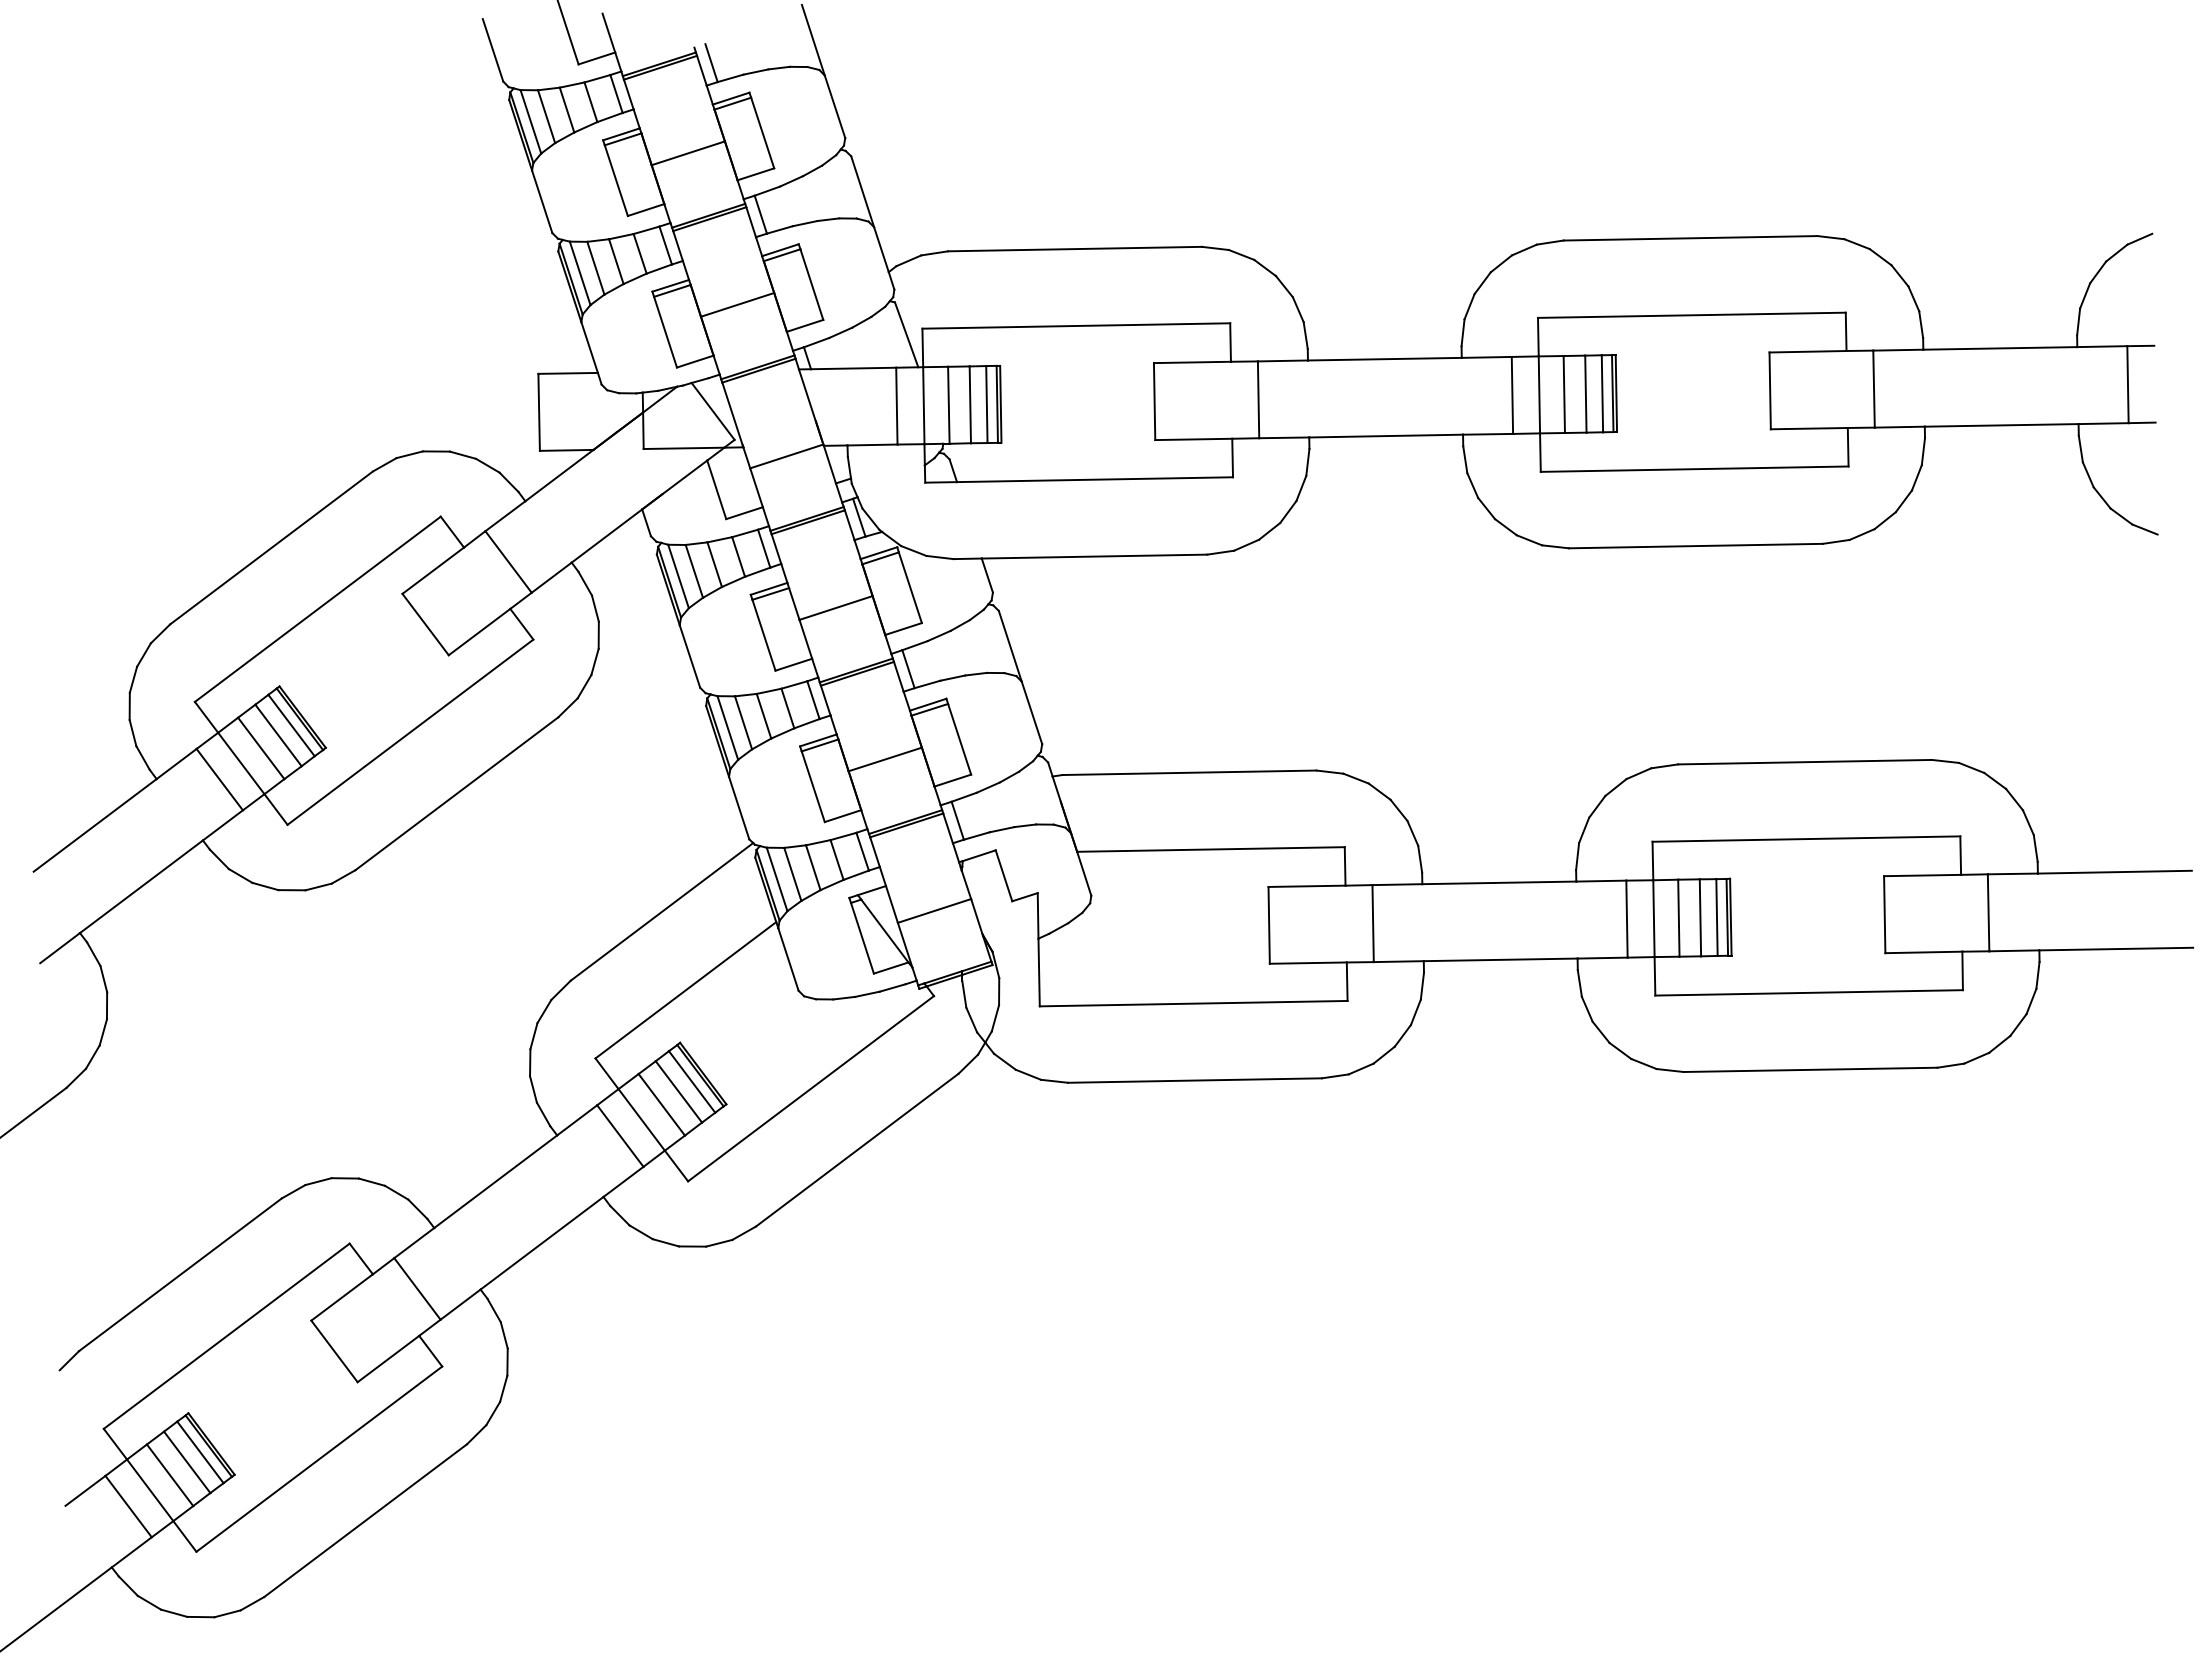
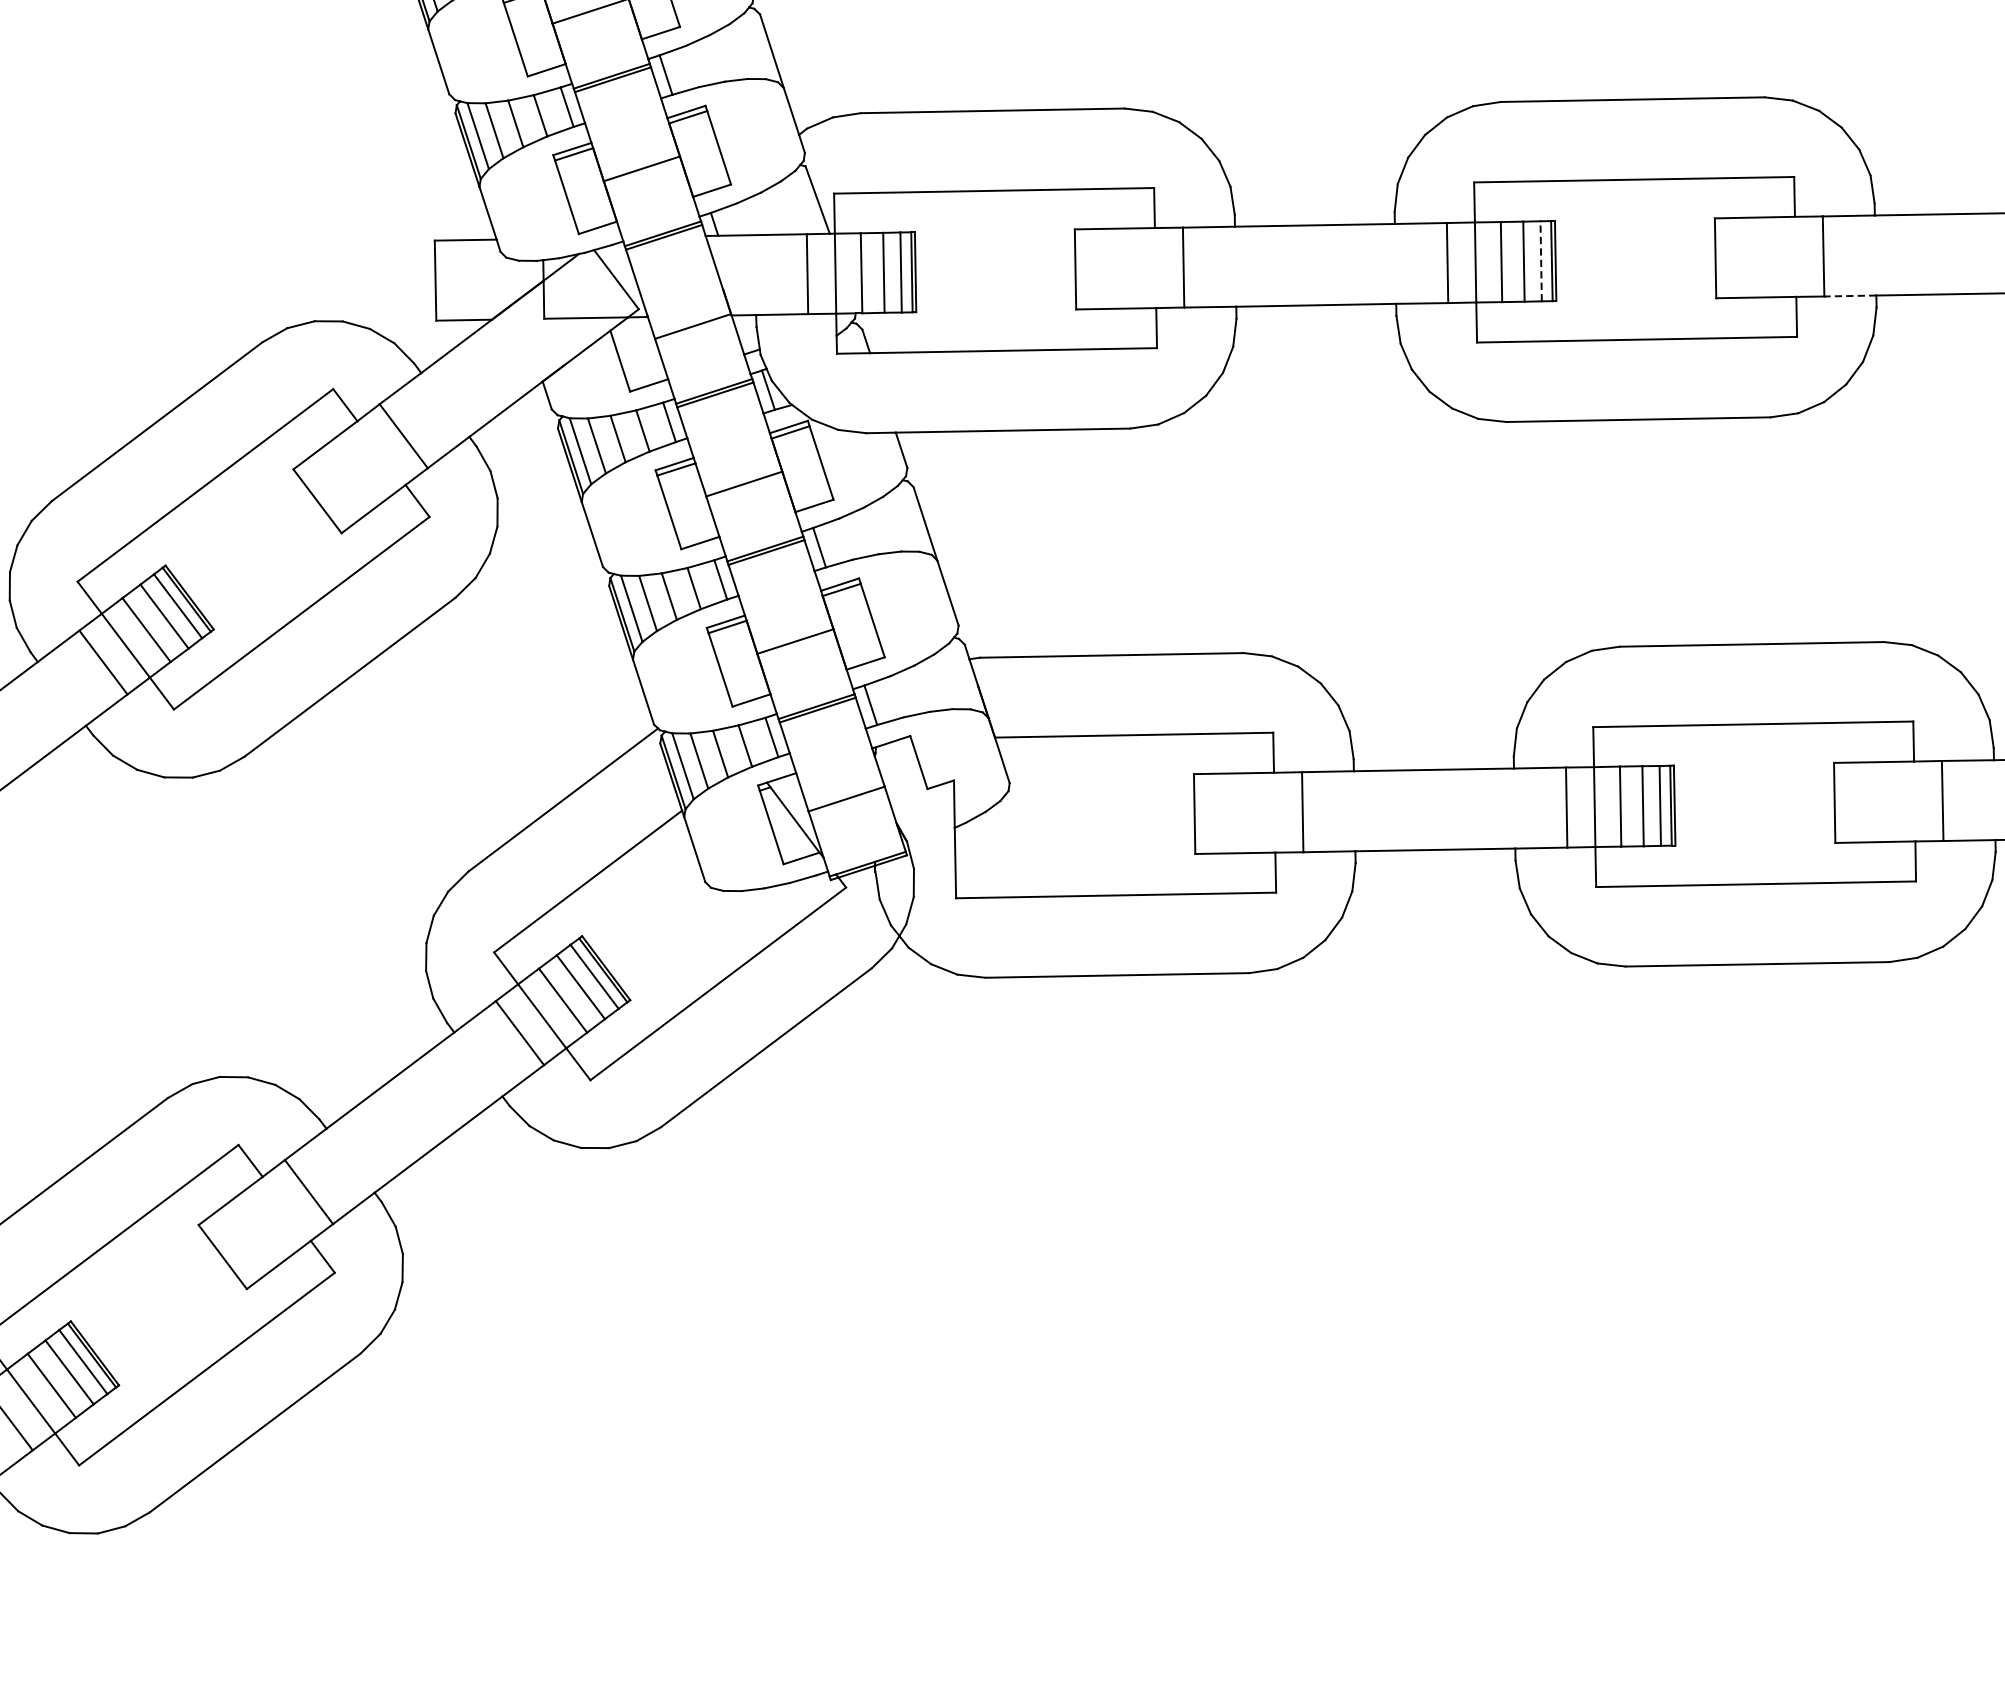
line: (1602, 393) -> (1541, 261), solid -> dashed
line: (1899, 427) -> (1850, 296), solid -> dashed

